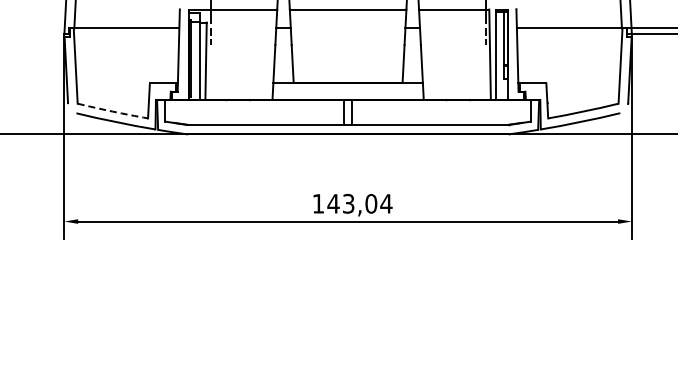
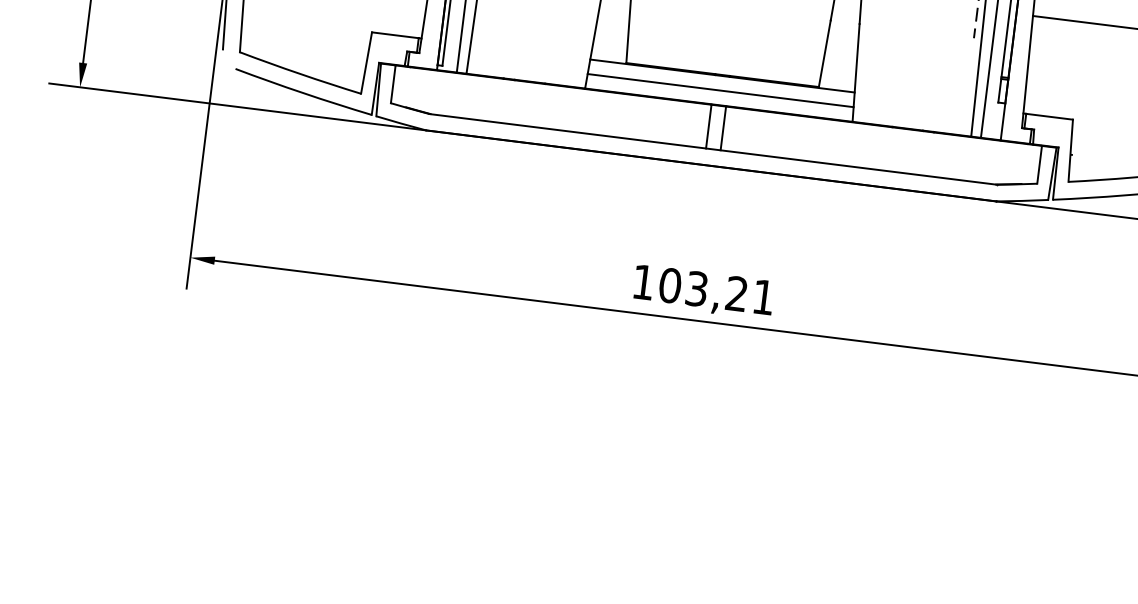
line: (347, 91) -> (719, 90), added
arc: (112, 111) -> (299, 73), dashed -> solid
text: (359, 203) -> (716, 290), 143,04 -> 103,21

